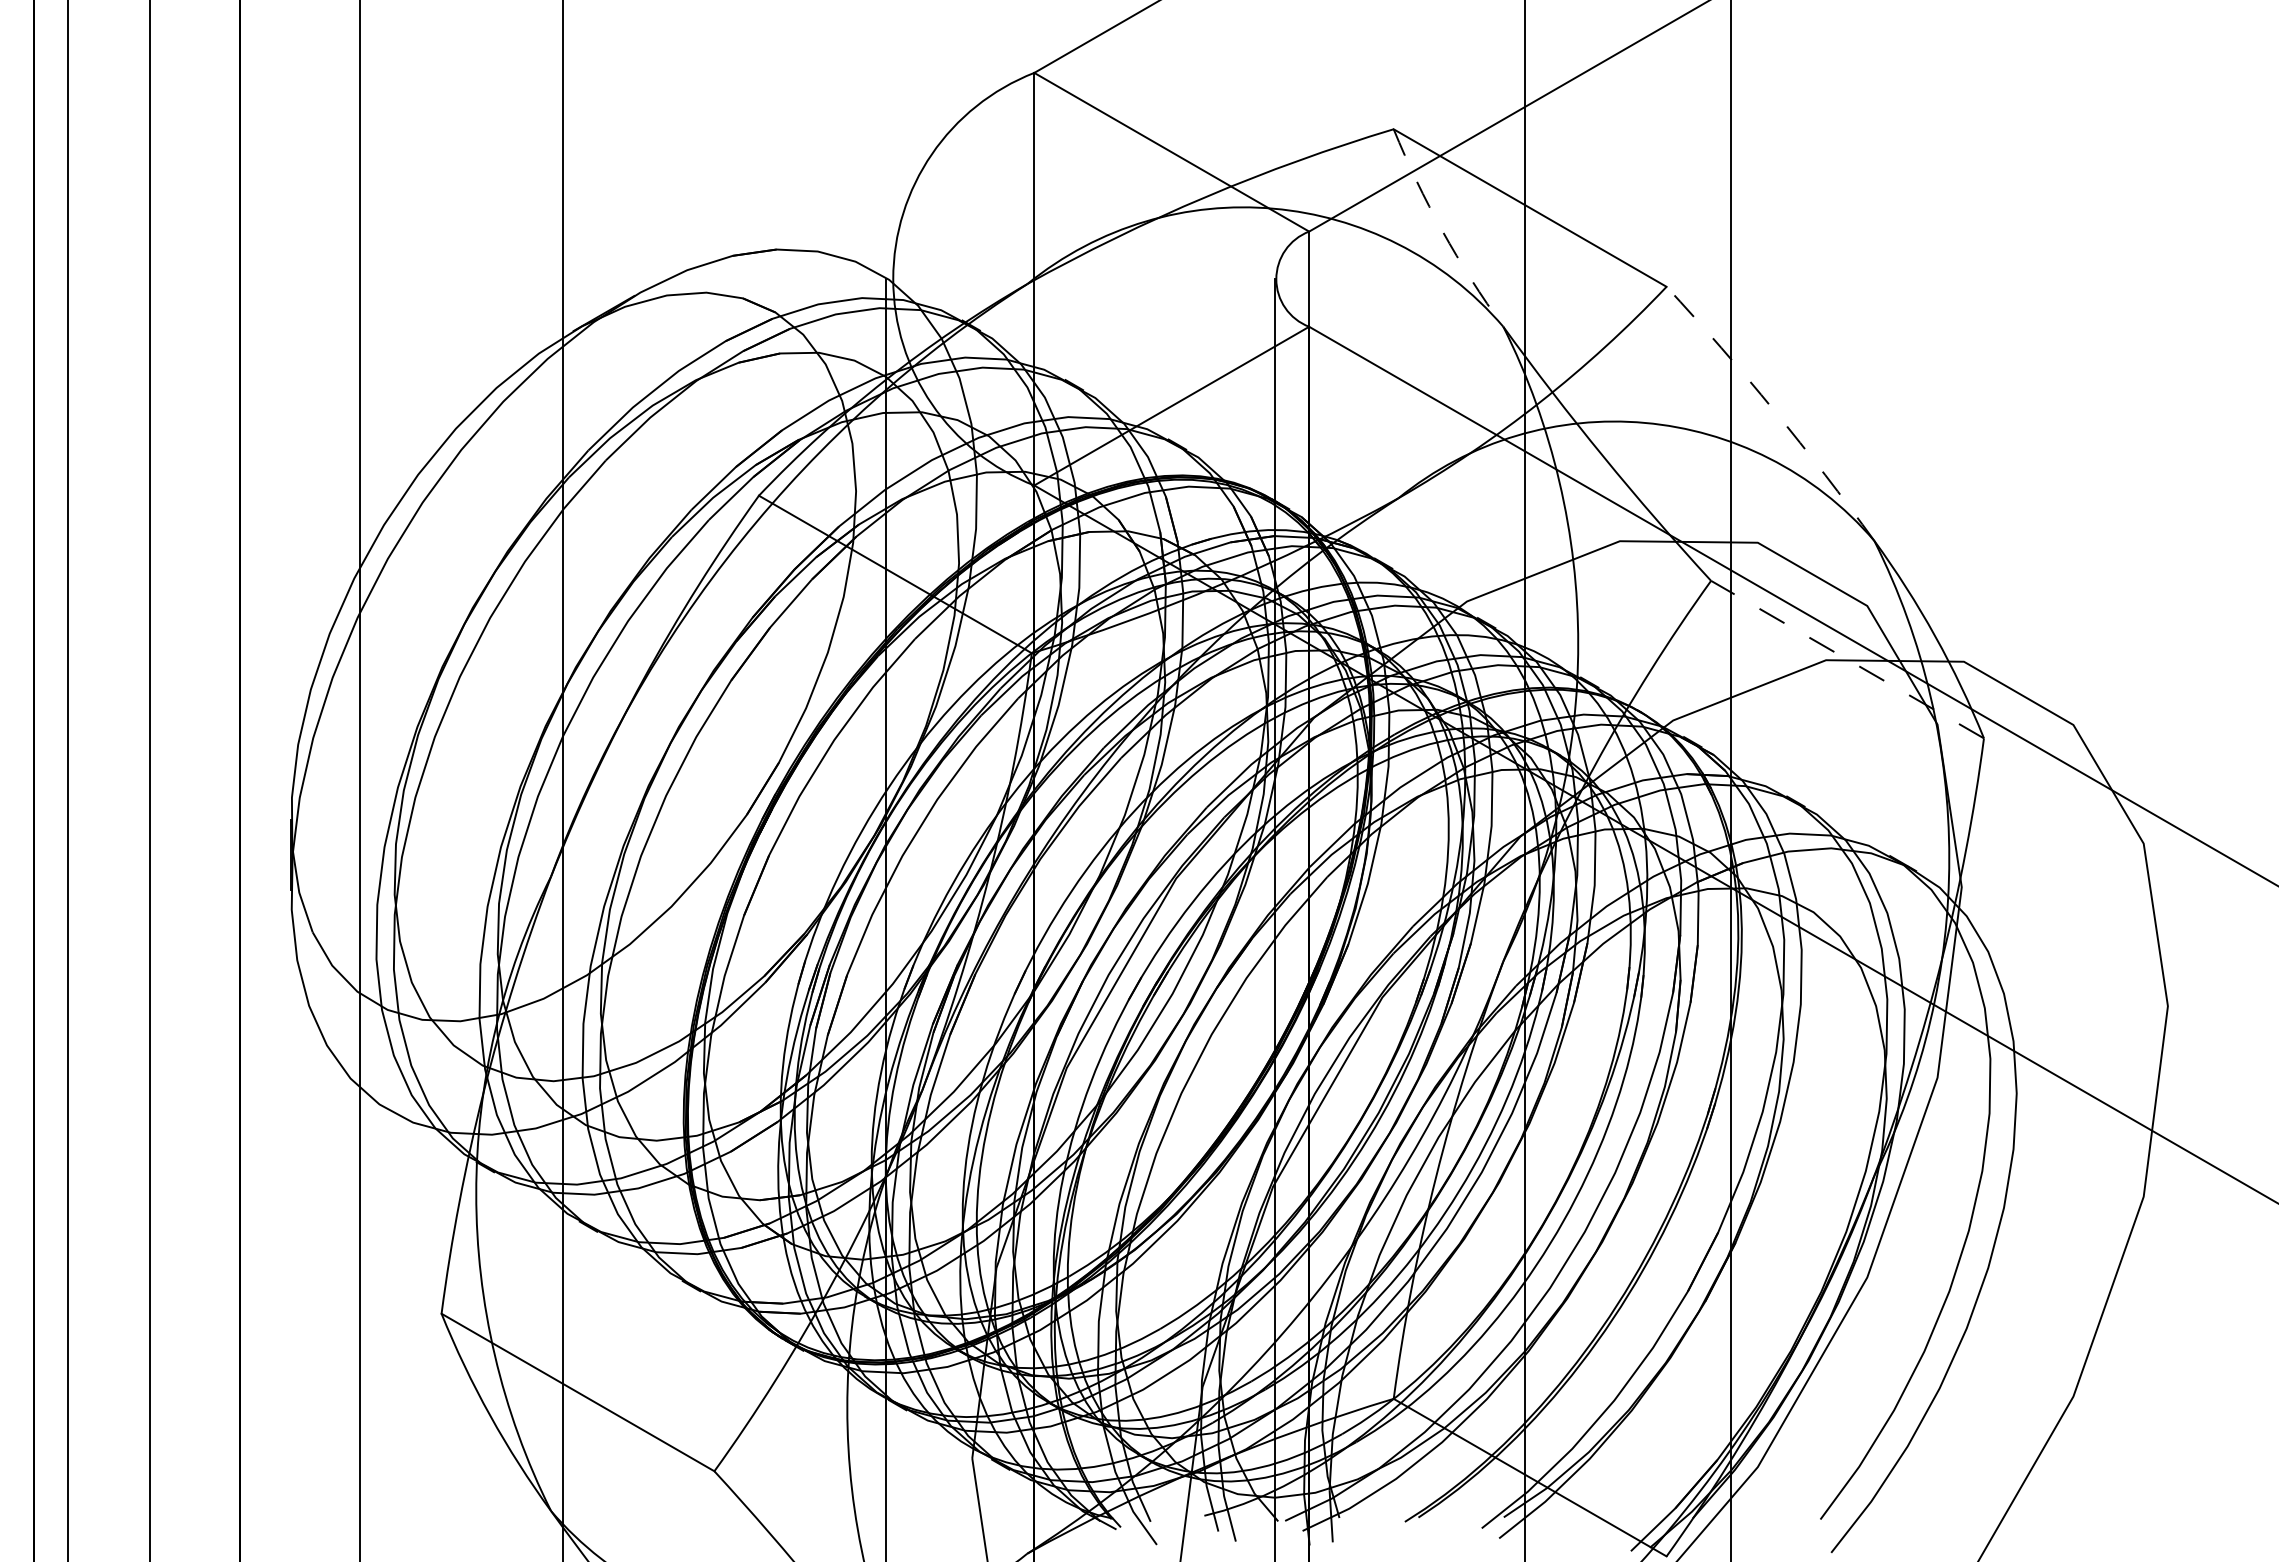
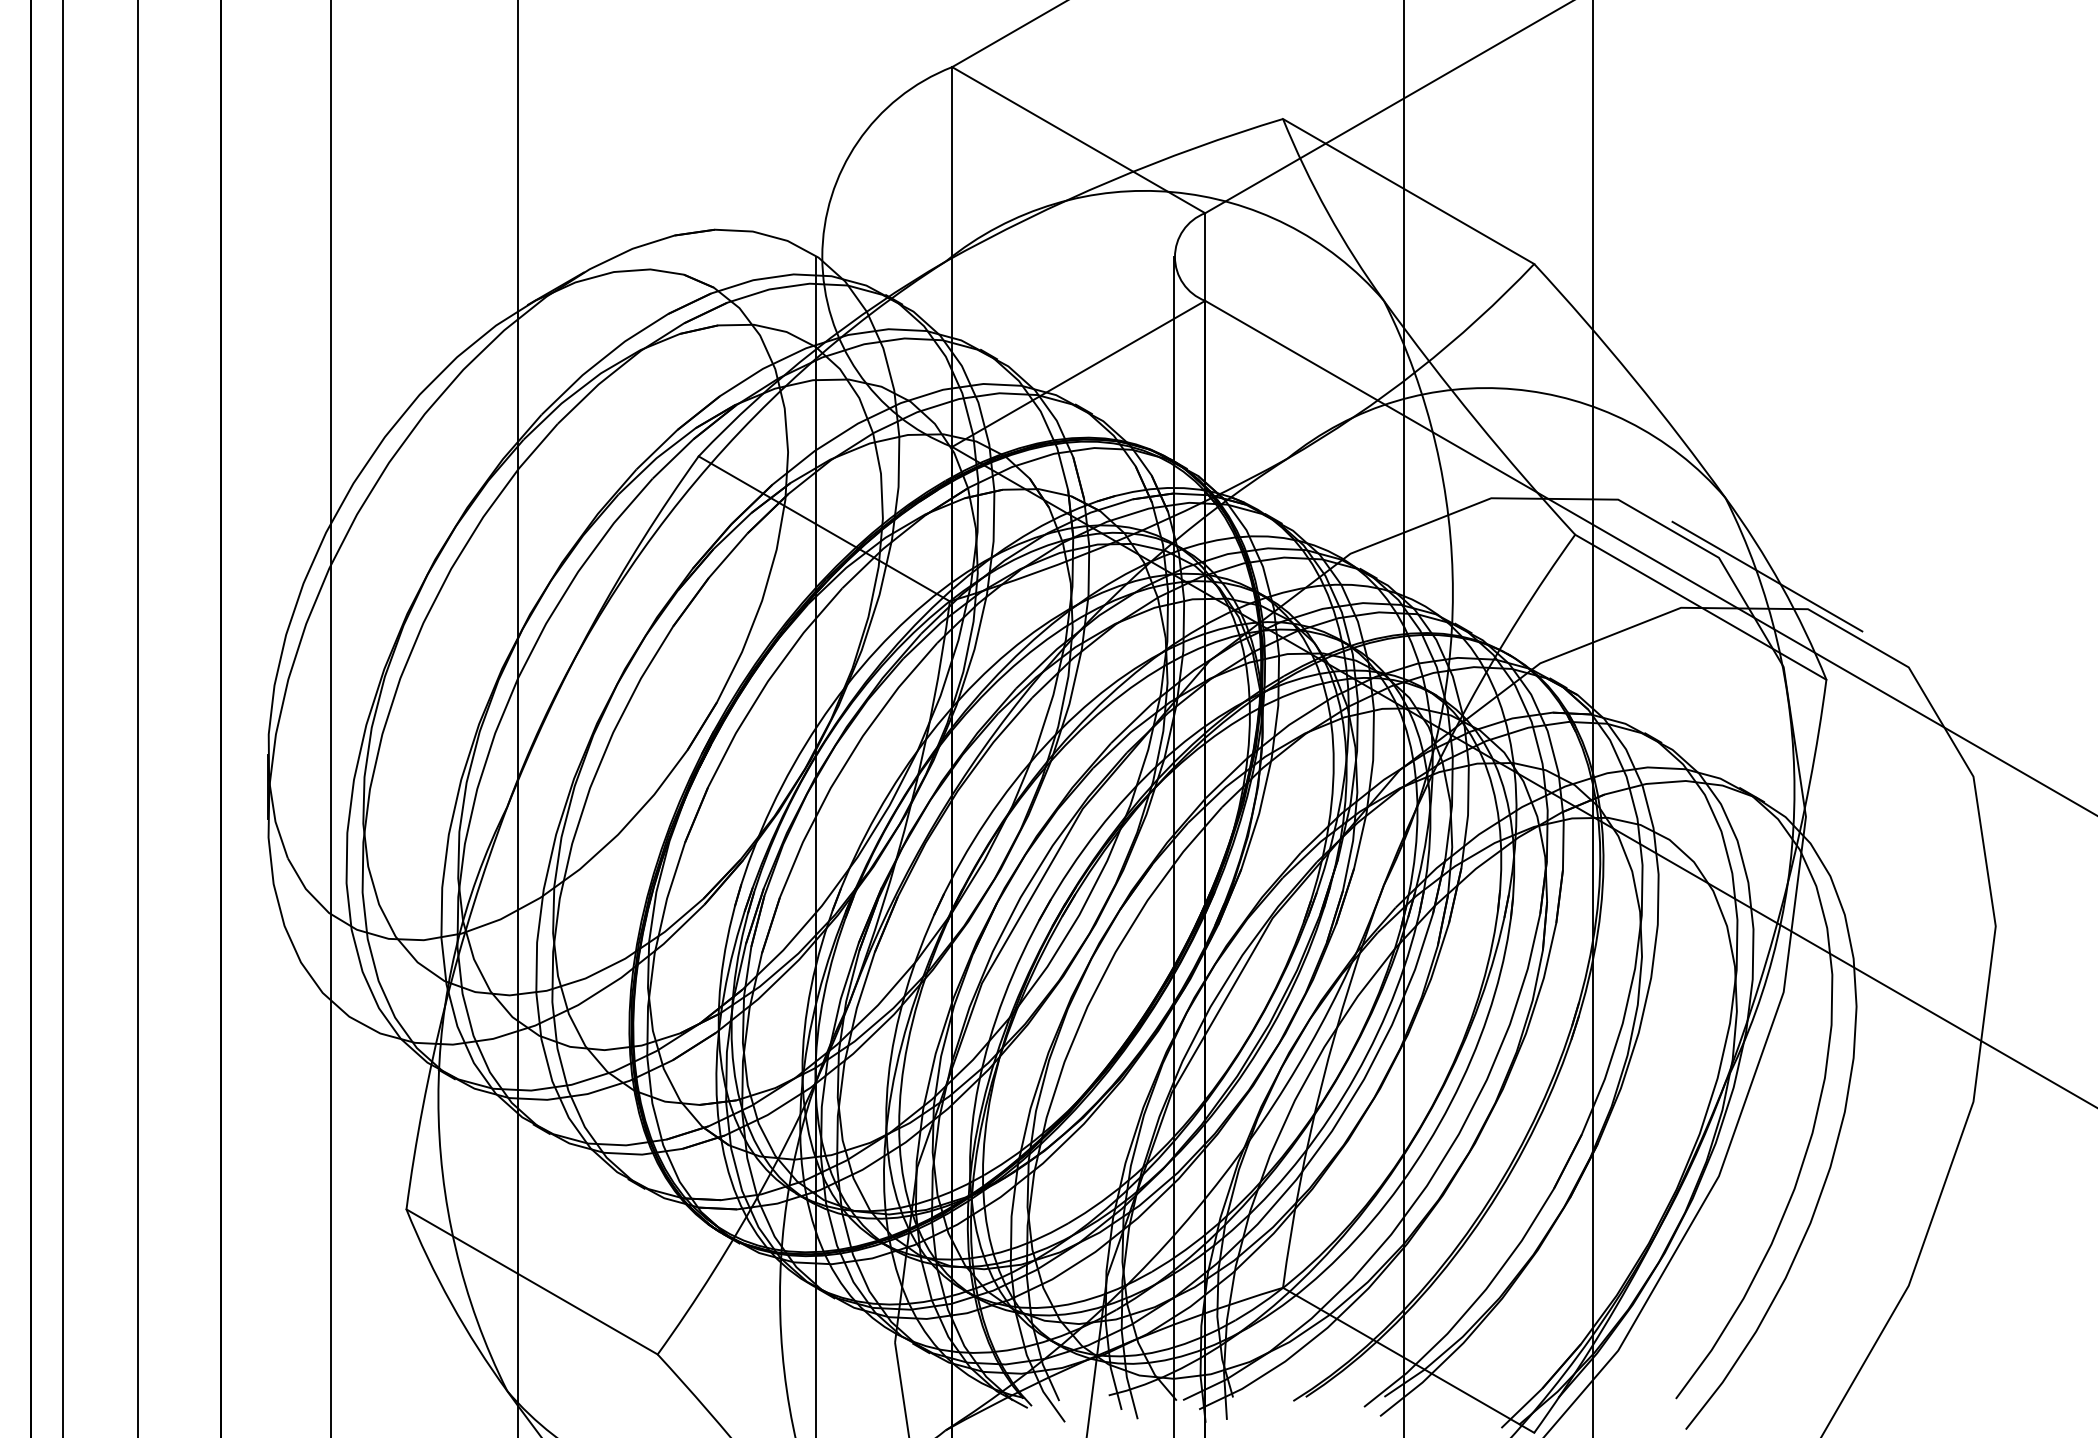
arc: (1442, 231) -> (1327, 213), dashed -> solid
arc: (1774, 410) -> (1633, 377), dashed -> solid
line: (1919, 625) -> (1767, 575), added
line: (1847, 659) -> (1700, 607), dashed -> solid

